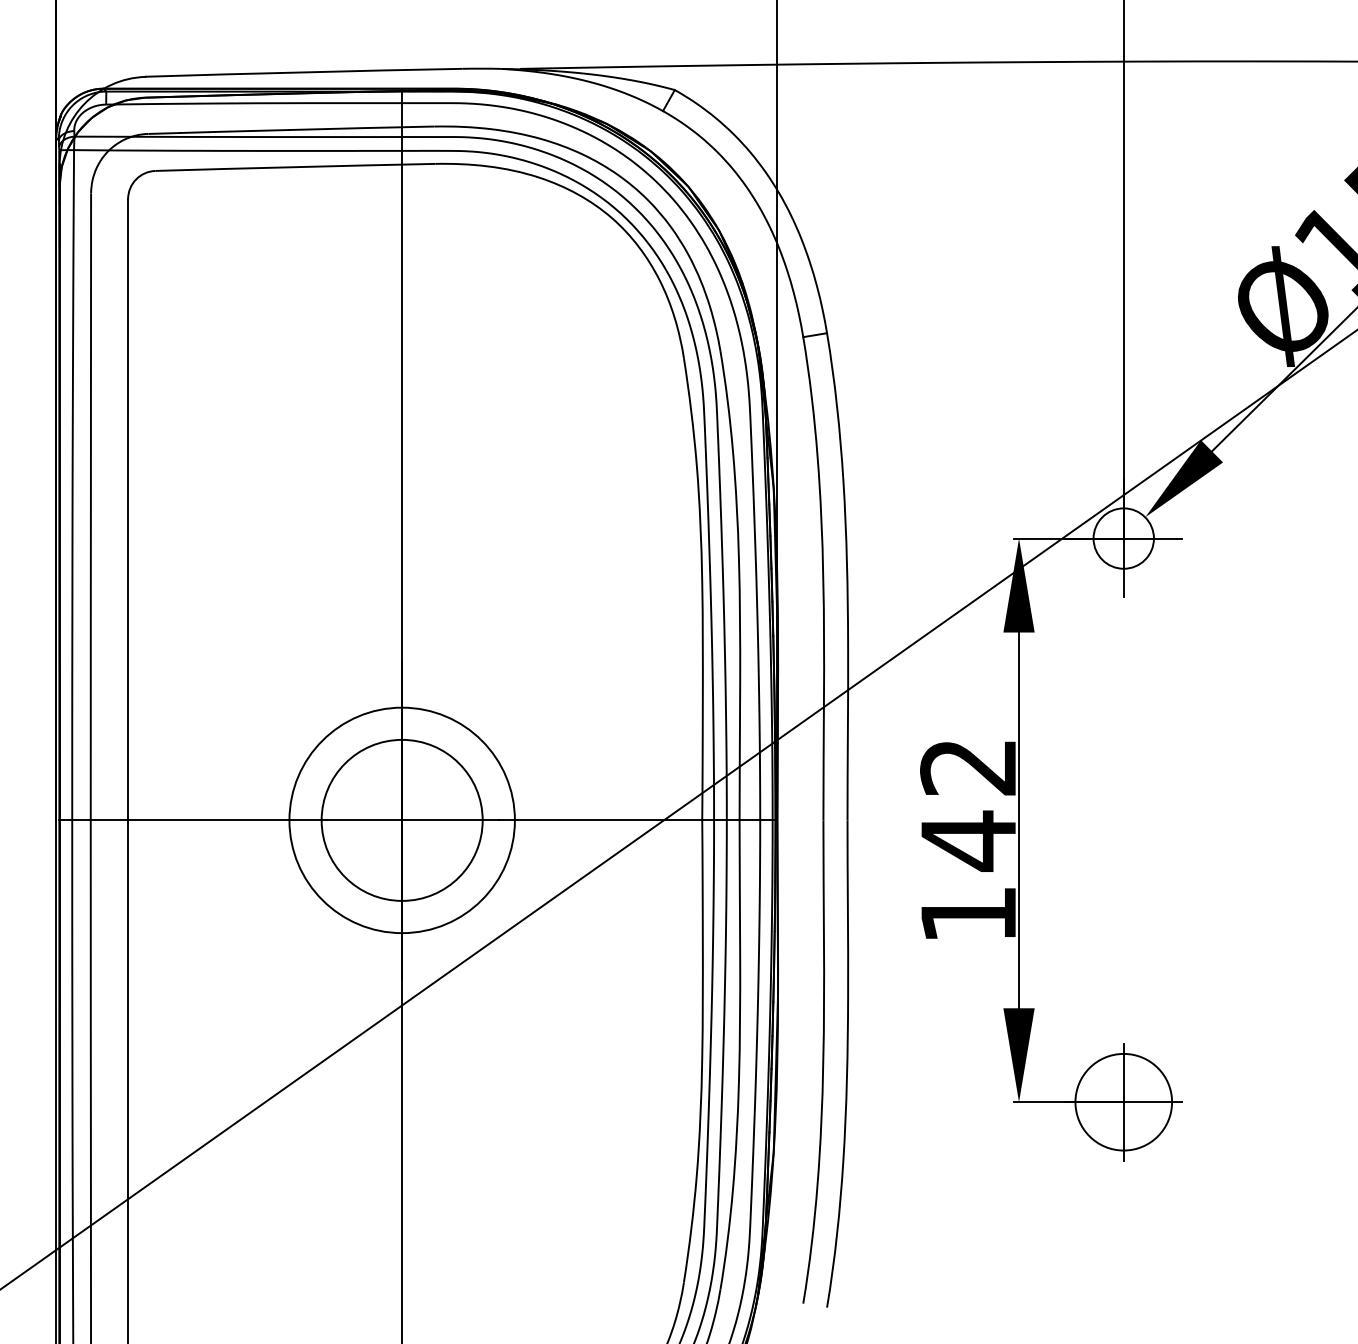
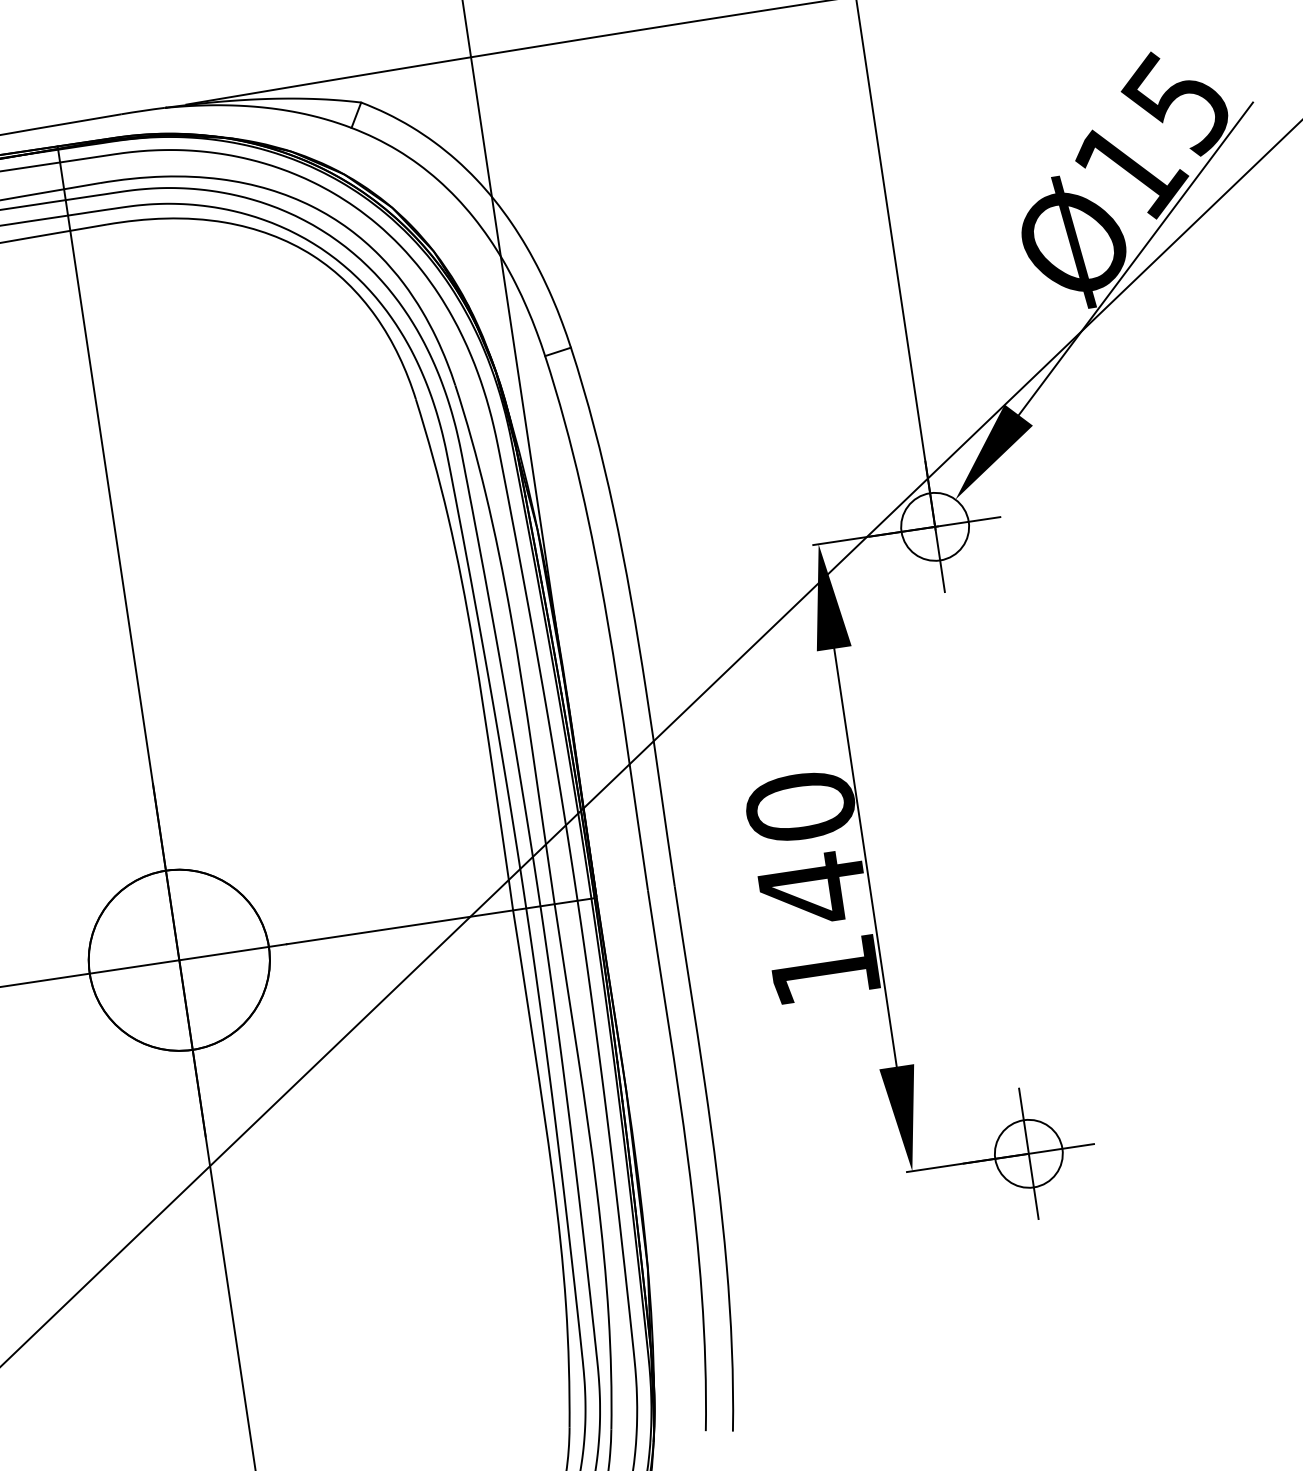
text: (968, 767) -> (800, 807), 142 -> 140
circle: (401, 819) -> (178, 959), size x0.71
circle: (1123, 1102) -> (1028, 1154), size x0.62

